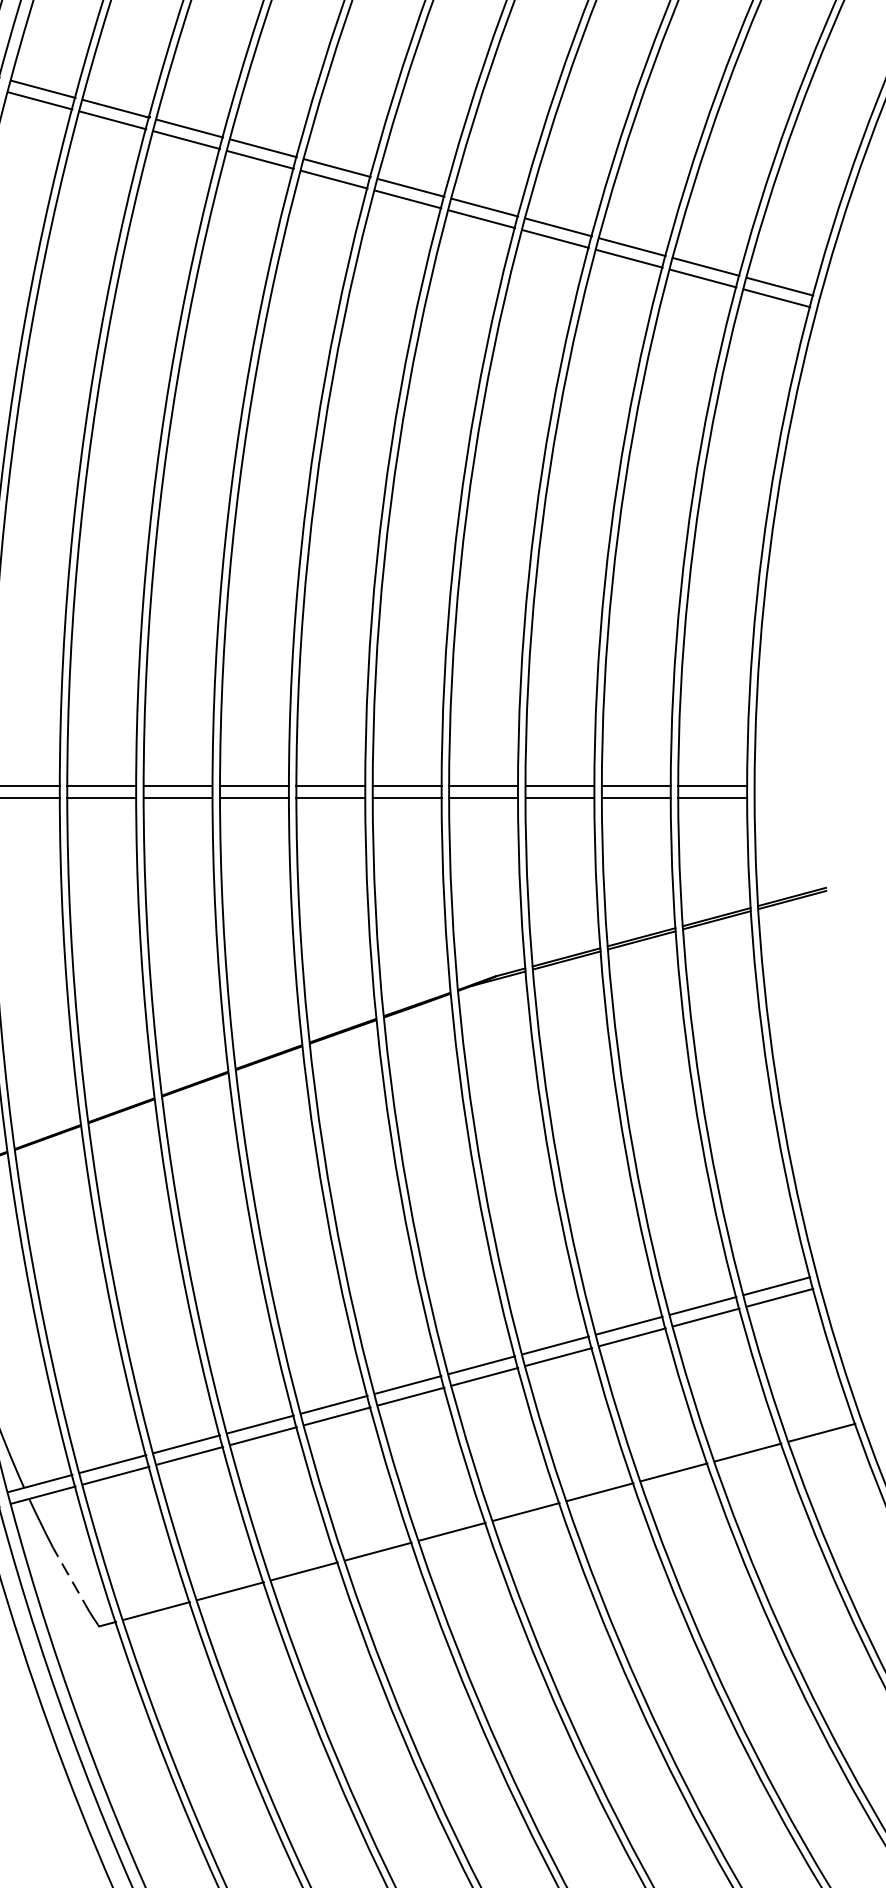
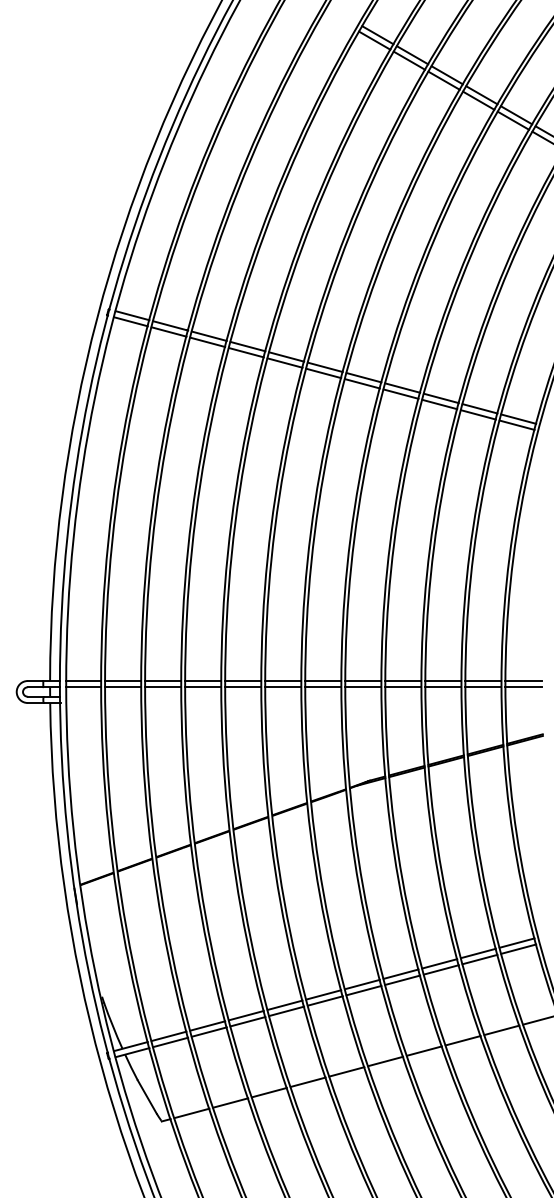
line: (789, 787) -> (523, 681), added
line: (789, 798) -> (523, 687), added
line: (69, 1578) -> (146, 1096), dashed -> solid

